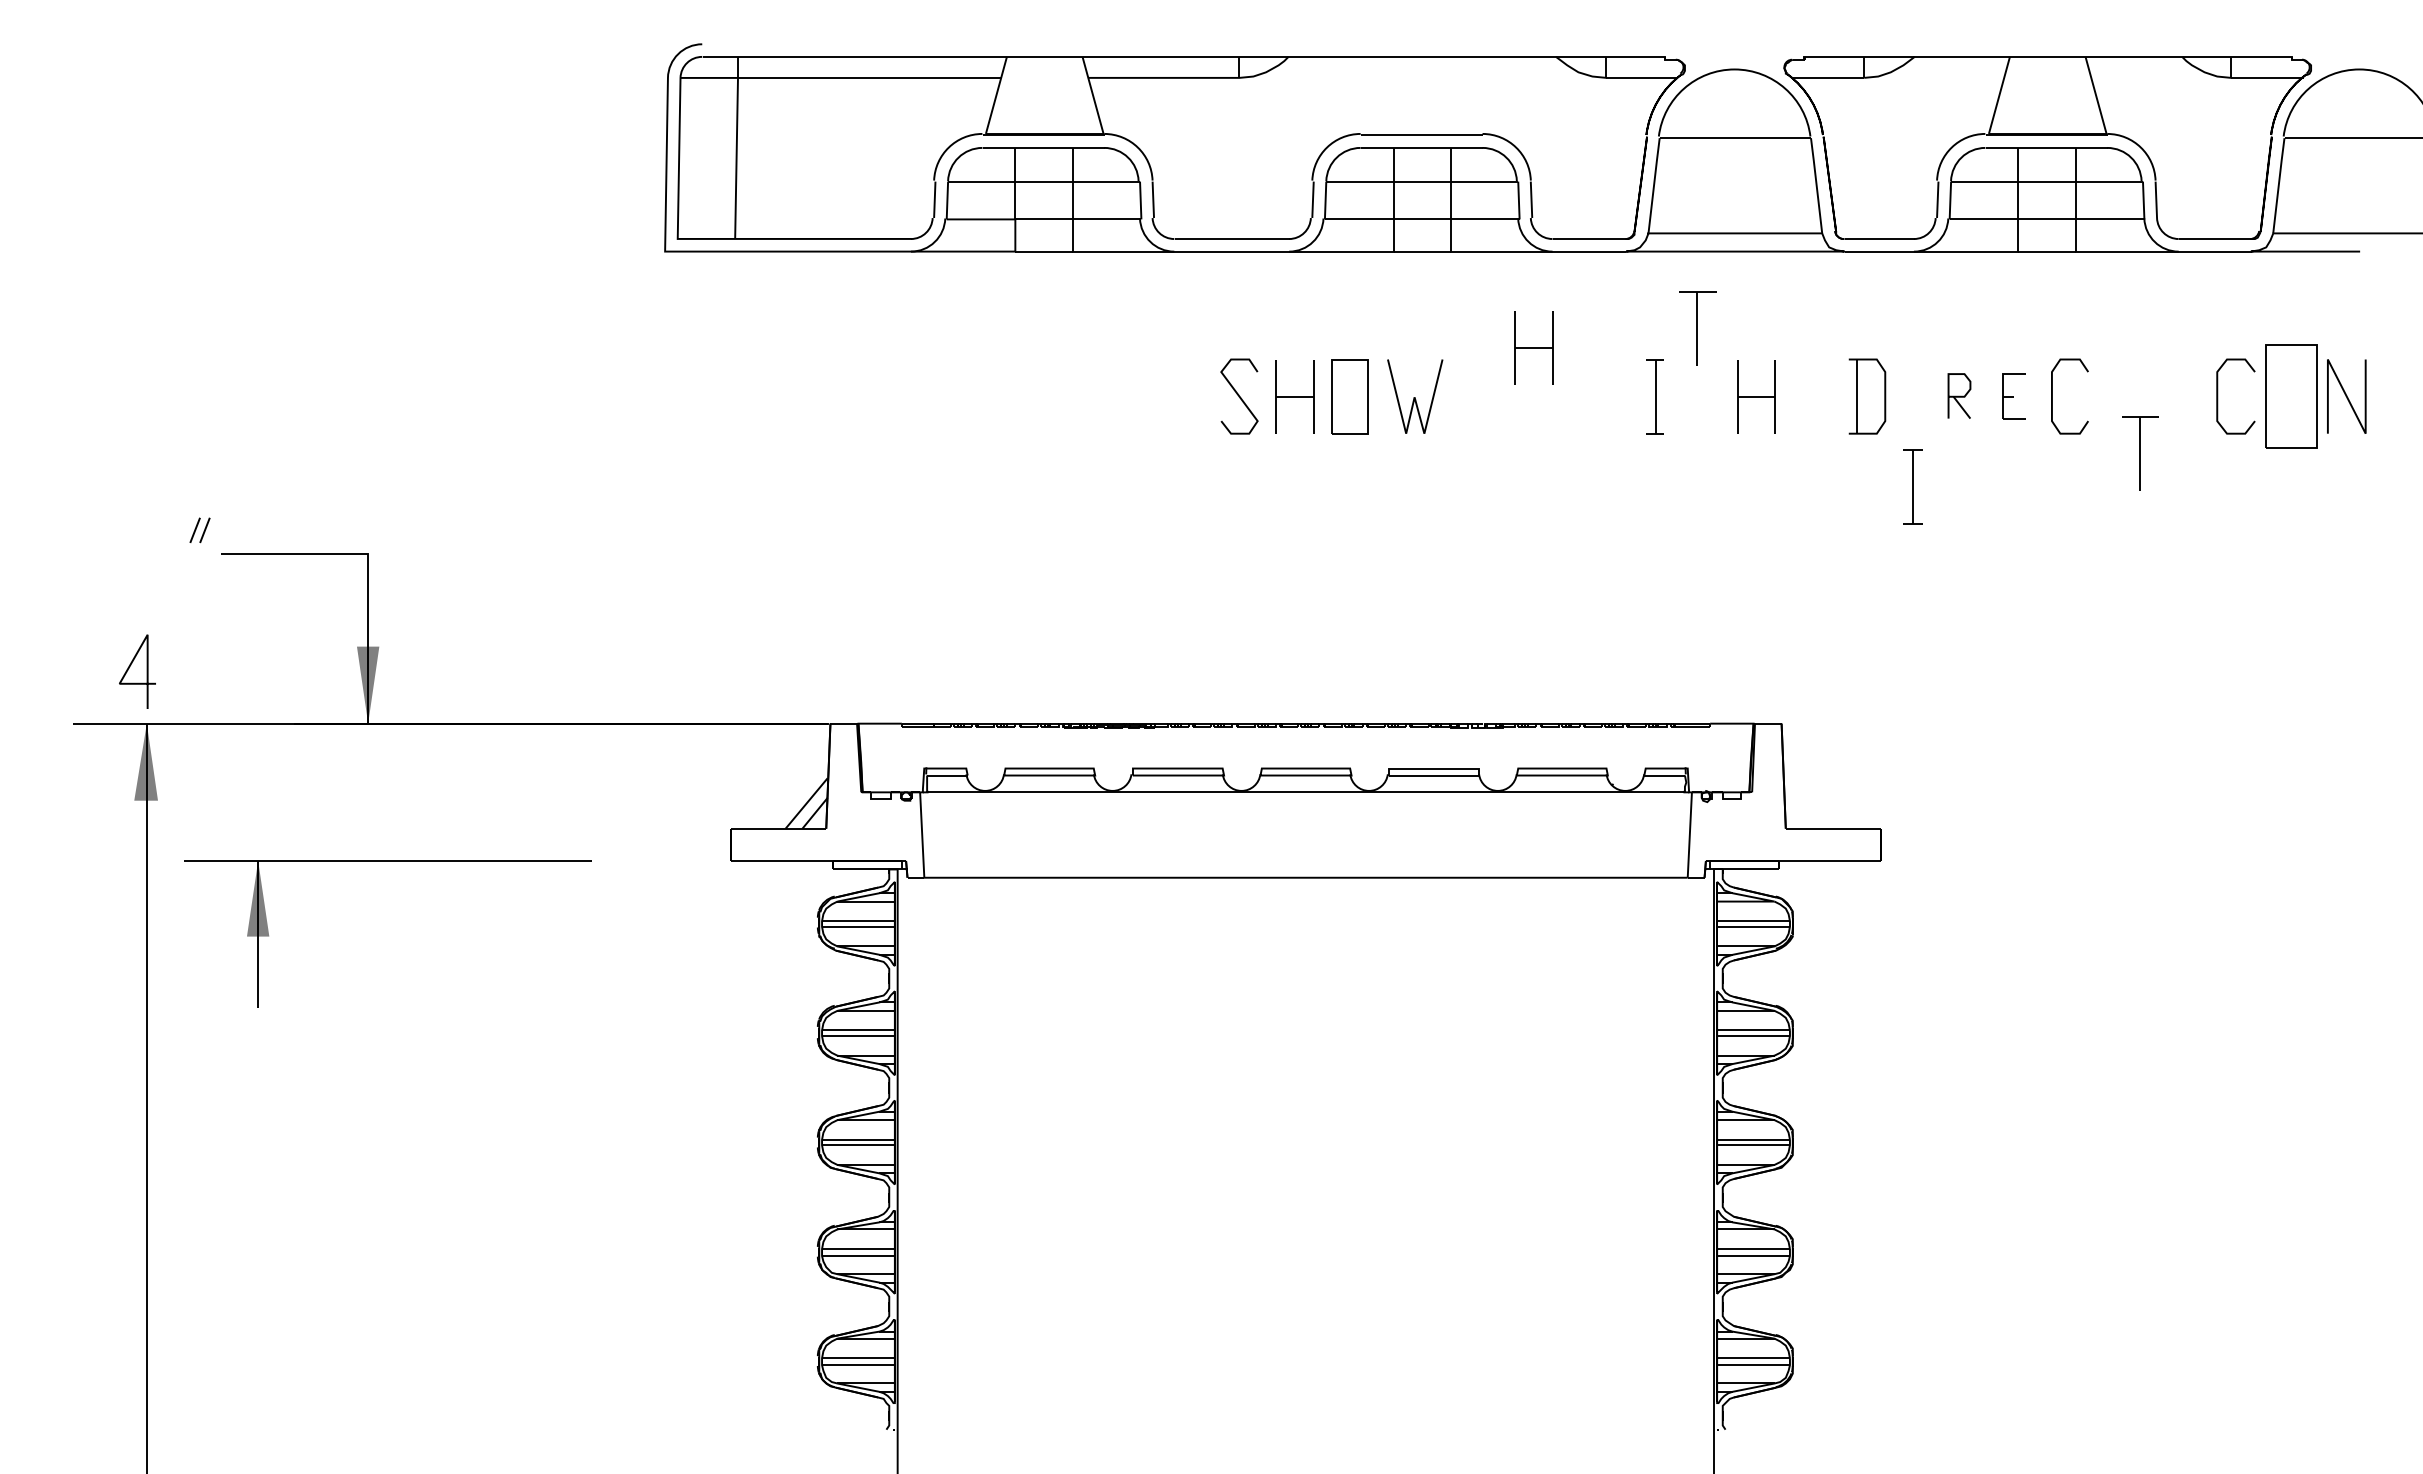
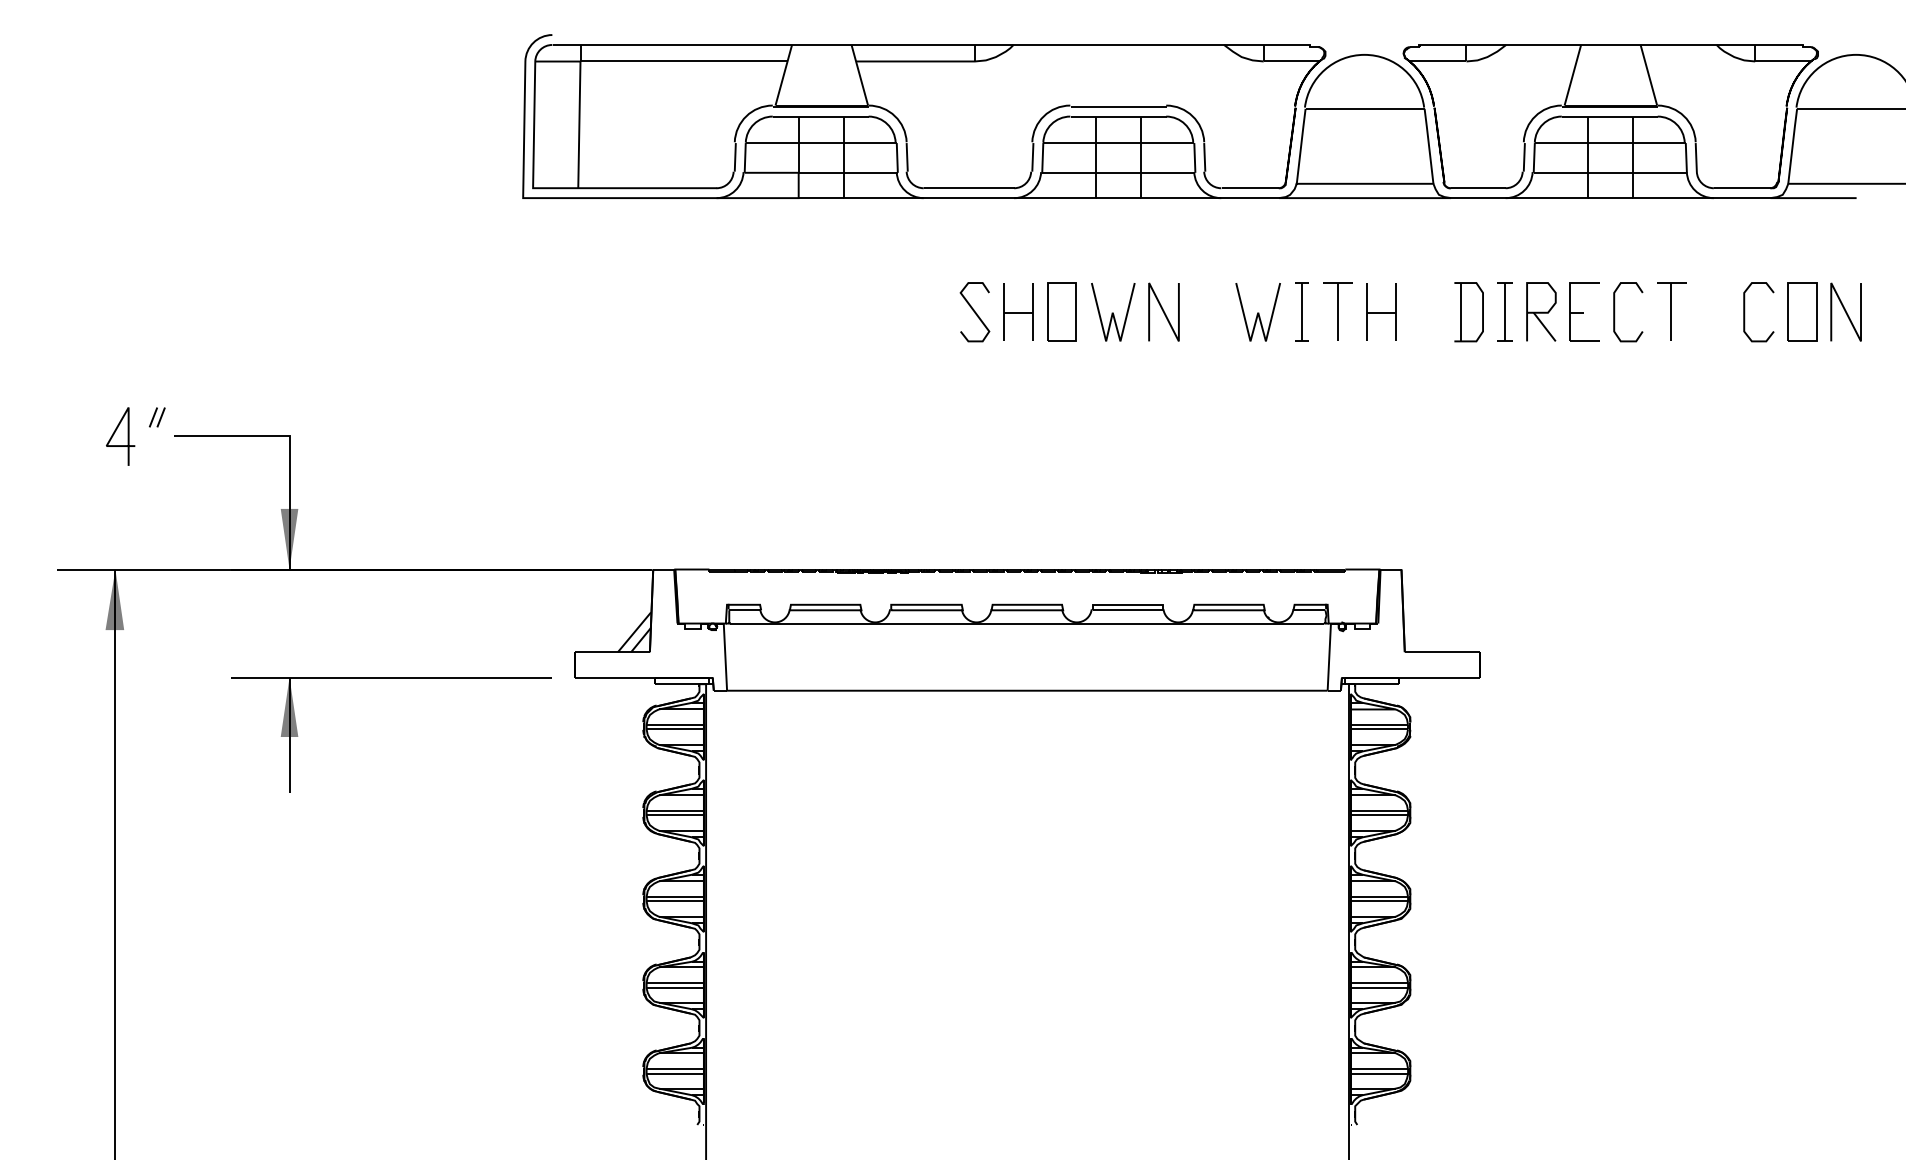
part: (1697, 328) -> (1337, 312), moved
part: (1533, 347) -> (1206, 273), removed
part: (1959, 395) -> (1541, 311), size x1.67
line: (1479, 396) -> (1163, 312), added
part: (2014, 396) -> (1584, 312), size x1.67
part: (2291, 396) -> (1802, 312), size x0.71
line: (1599, 397) -> (1258, 312), added
part: (2140, 453) -> (1672, 312), moved
part: (1912, 486) -> (1504, 312), moved
line: (131, 665) -> (115, 431), moved
part: (387, 861) -> (391, 677), moved

